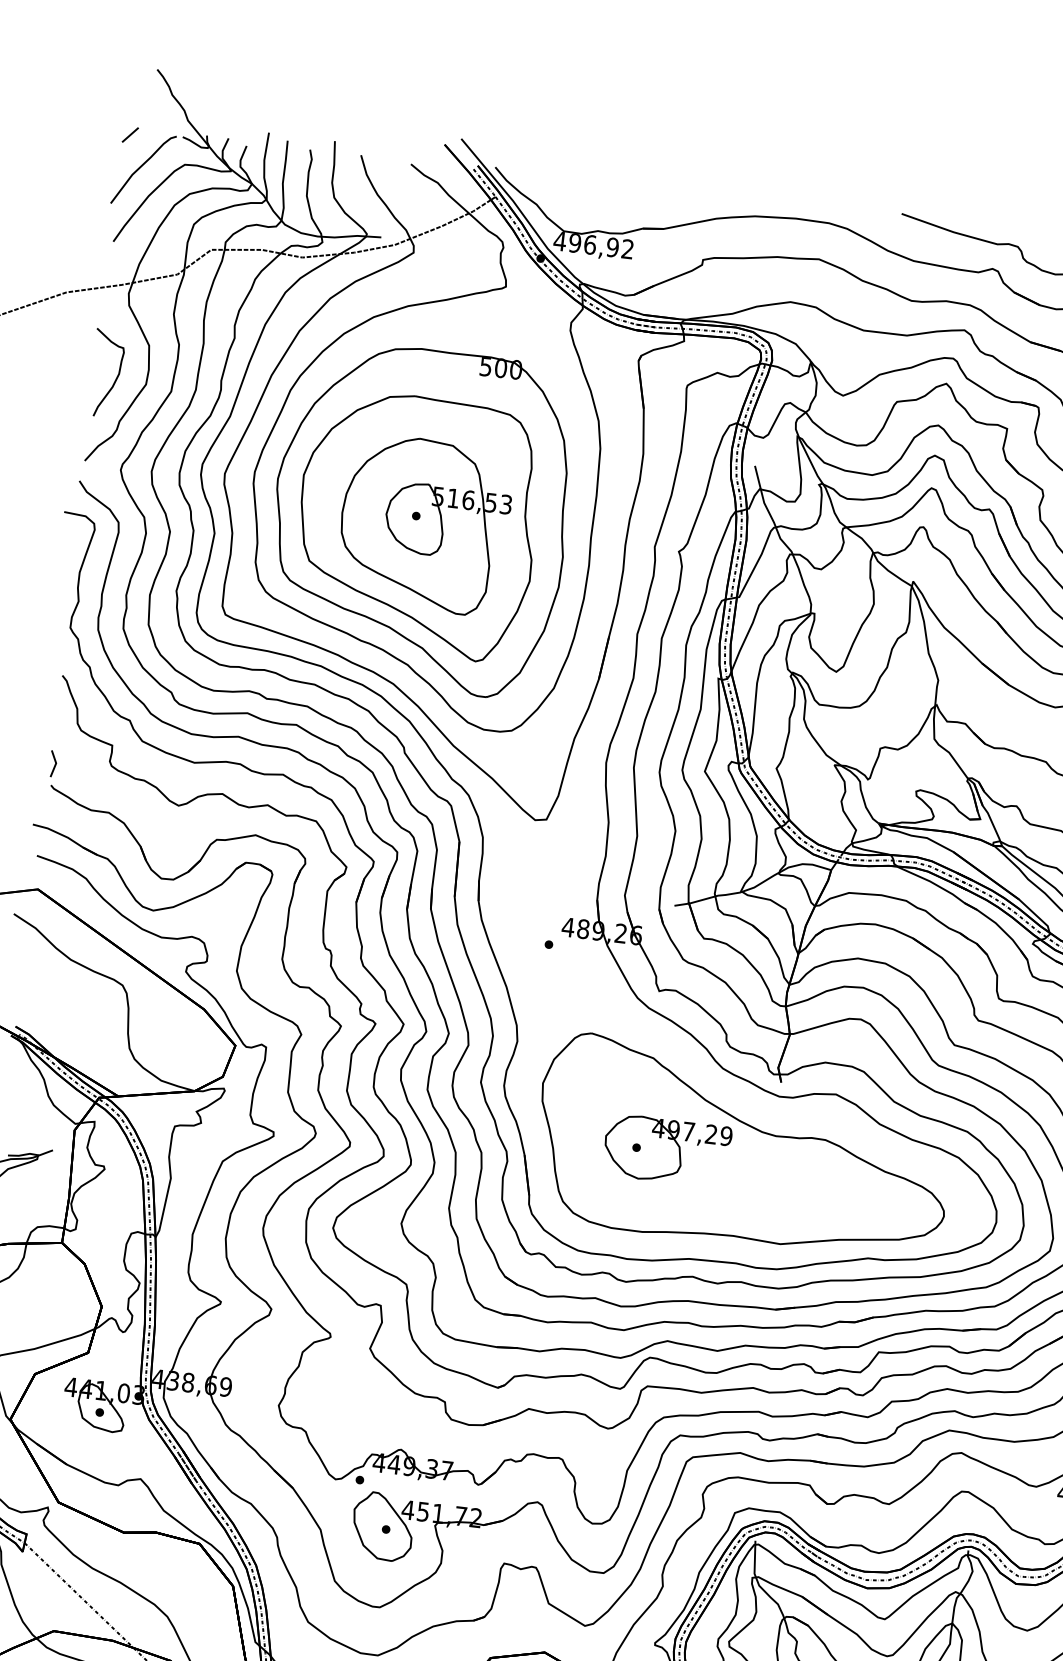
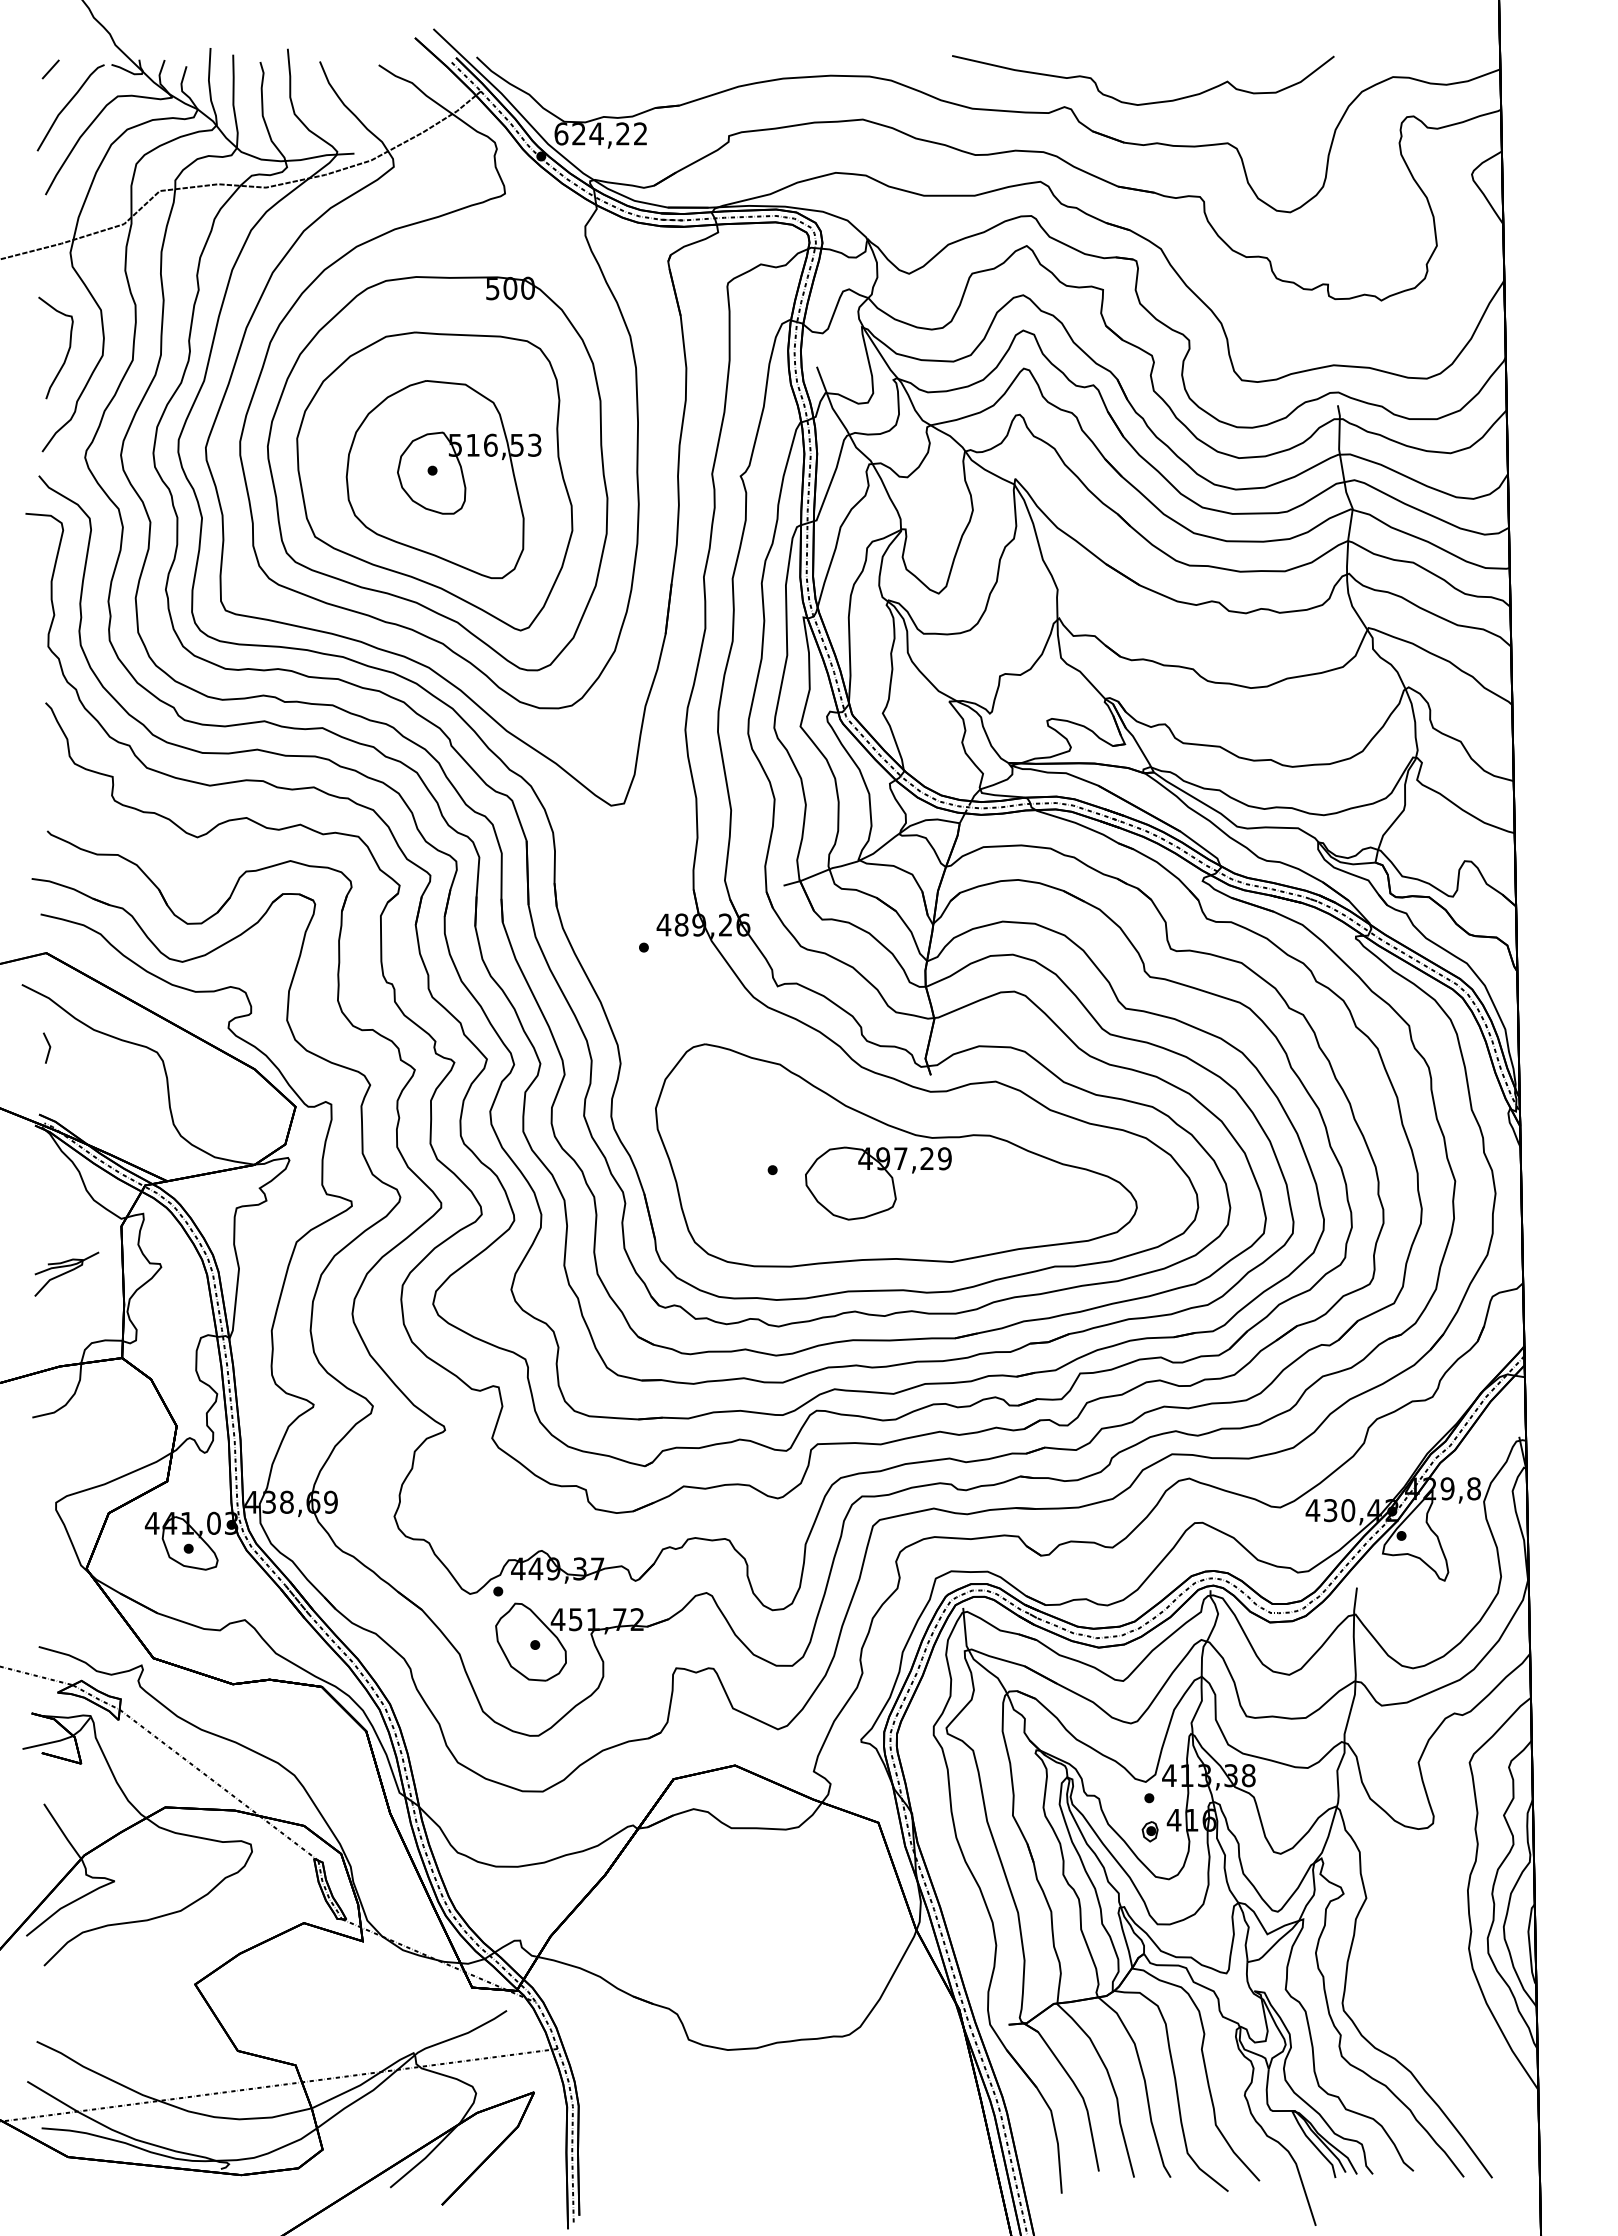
text: (585, 243) -> (591, 133), 496,92 -> 624,22
line: (54, 761) -> (48, 1045), moved
part: (667, 1150) -> (878, 1183), moved

